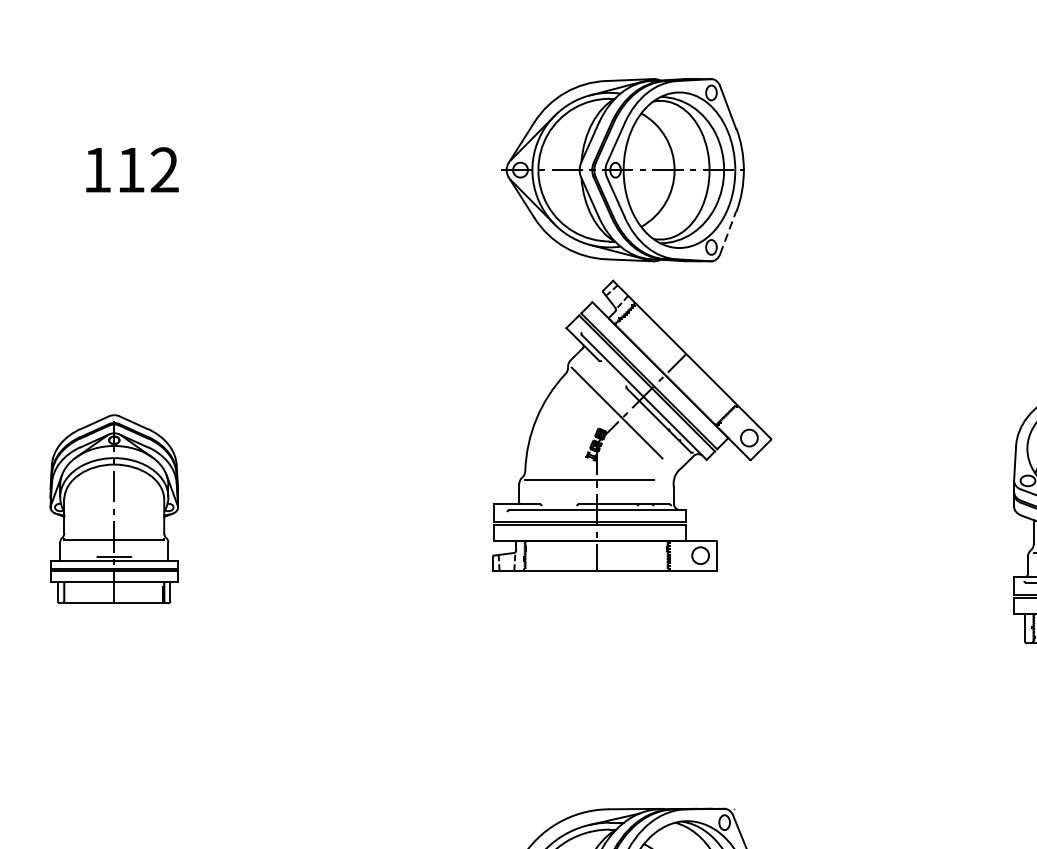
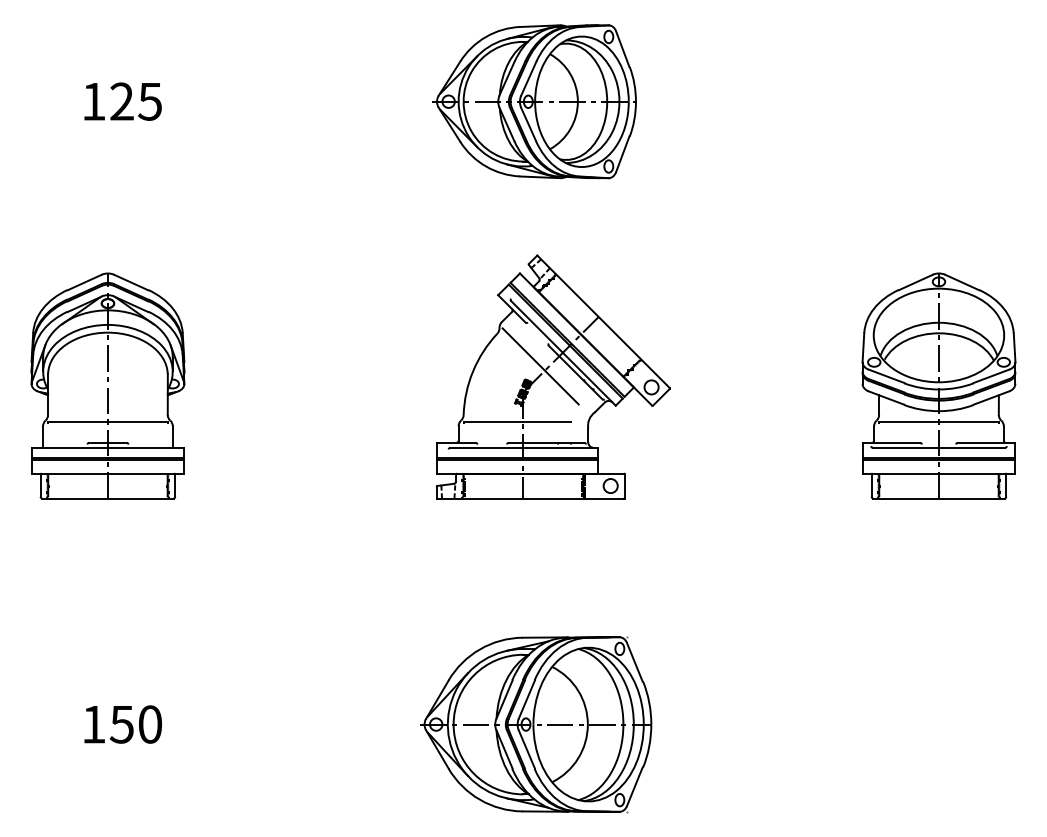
text: (147, 169) -> (135, 101), 112 -> 125
line: (727, 233) -> (622, 154), dashed -> solid
part: (631, 425) -> (552, 376), moved
part: (113, 508) -> (107, 385), size x1.43

